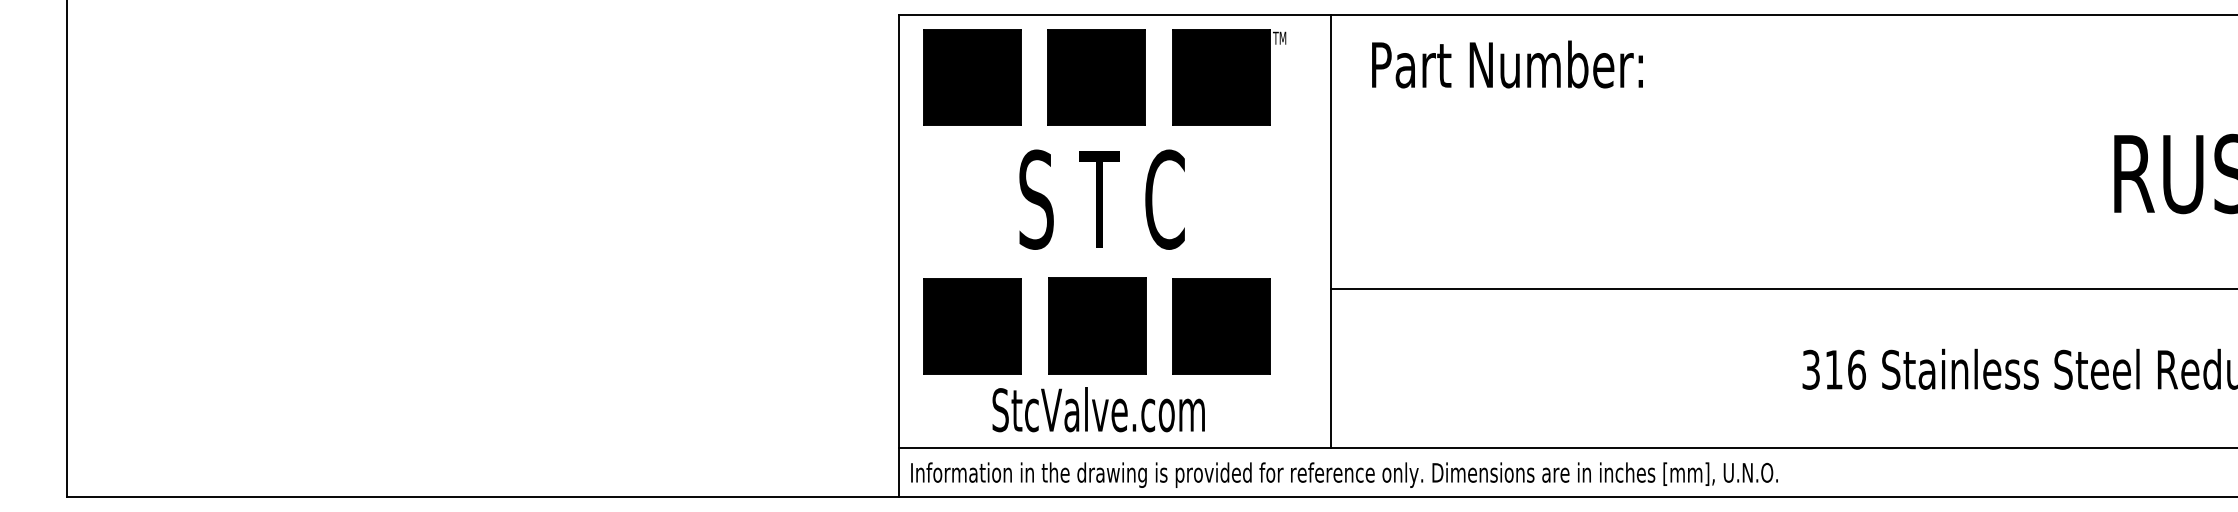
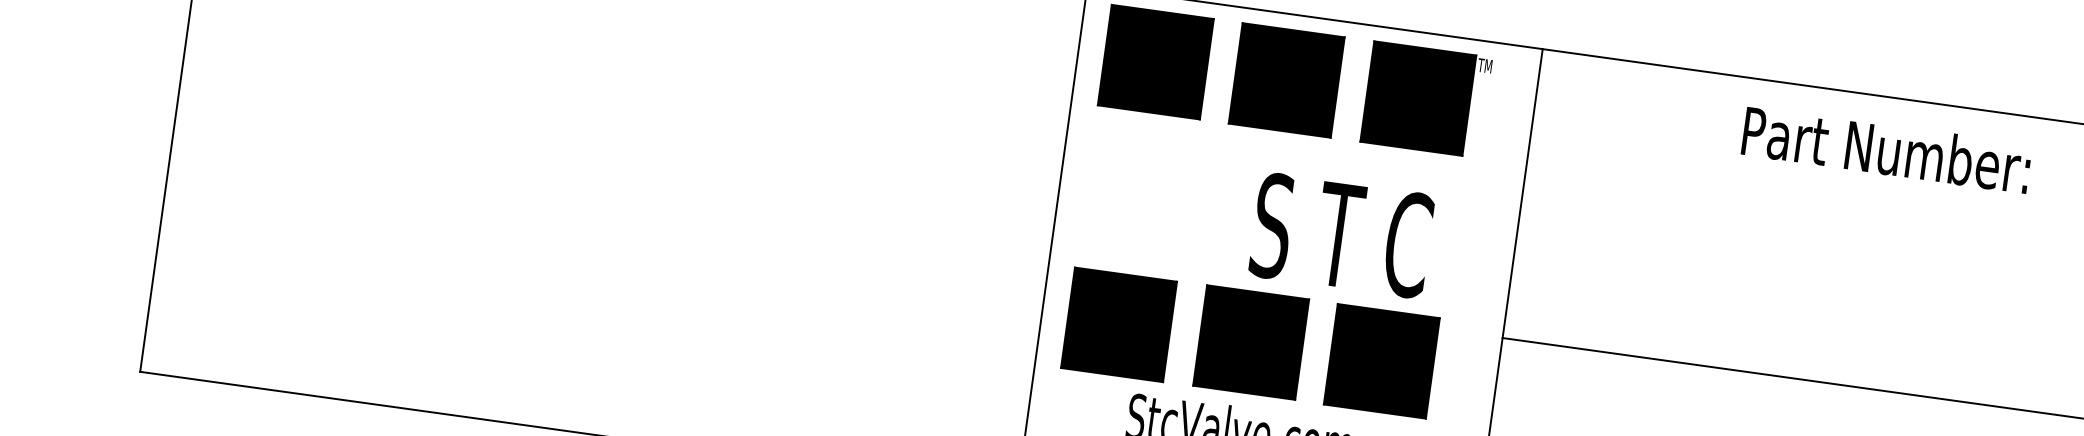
text: (1507, 64) -> (1886, 149), moved
text: (1101, 199) -> (1341, 235), moved

